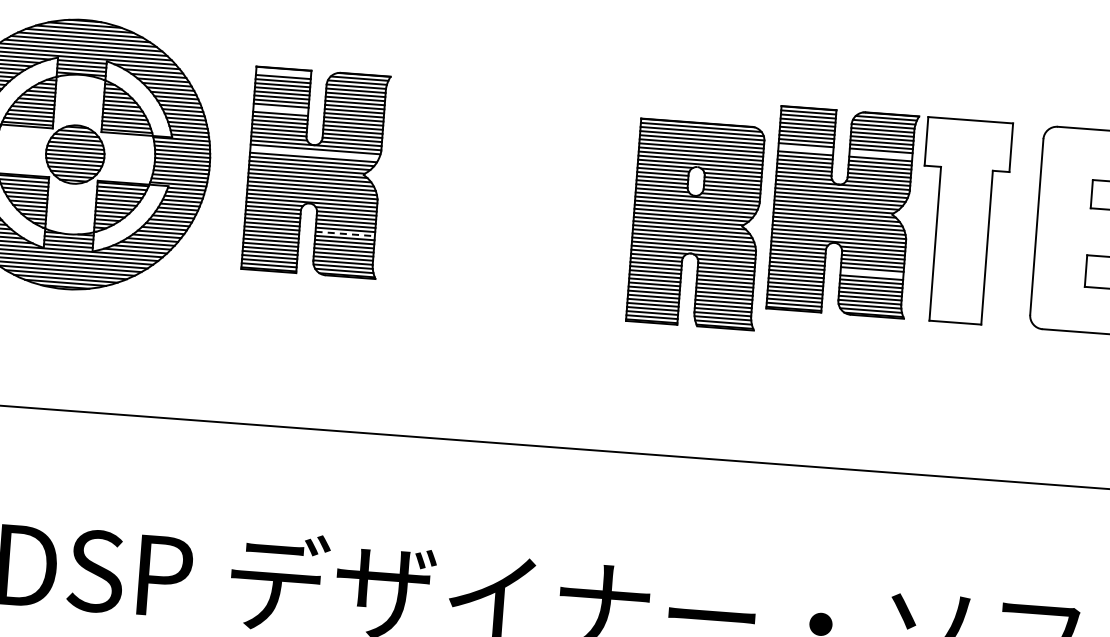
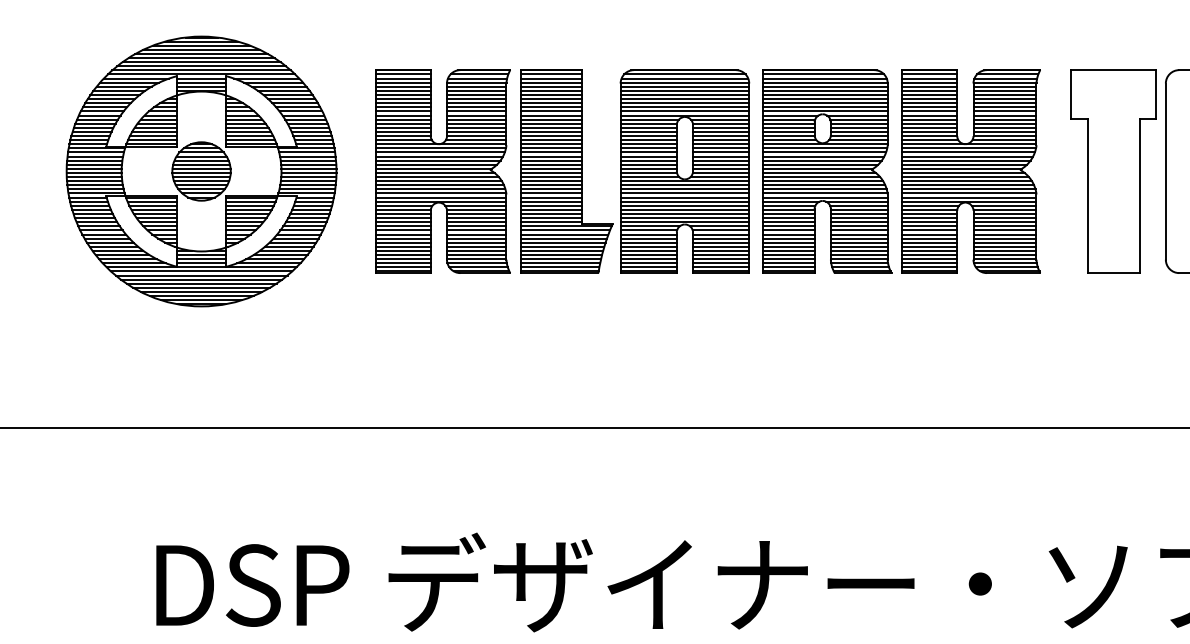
line: (282, 72) -> (402, 74), added
line: (280, 109) -> (402, 111), added
line: (805, 149) -> (929, 111), added
line: (313, 153) -> (439, 152), added
line: (880, 154) -> (1004, 111), added
part: (507, 187) -> (635, 171), added
part: (962, 221) -> (1113, 171), moved
part: (697, 224) -> (827, 171), moved
line: (345, 234) -> (476, 230), dashed -> solid
line: (871, 273) -> (1004, 230), added

